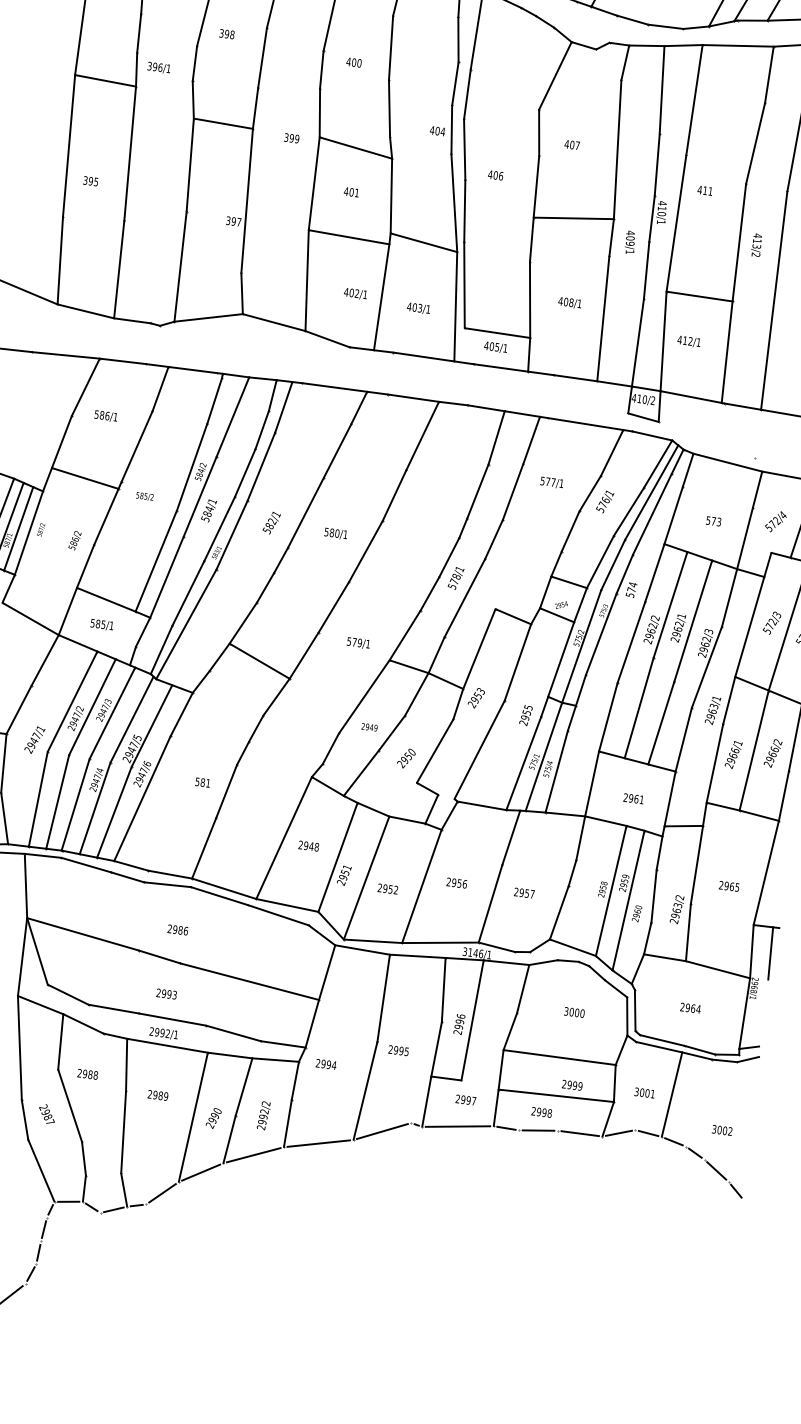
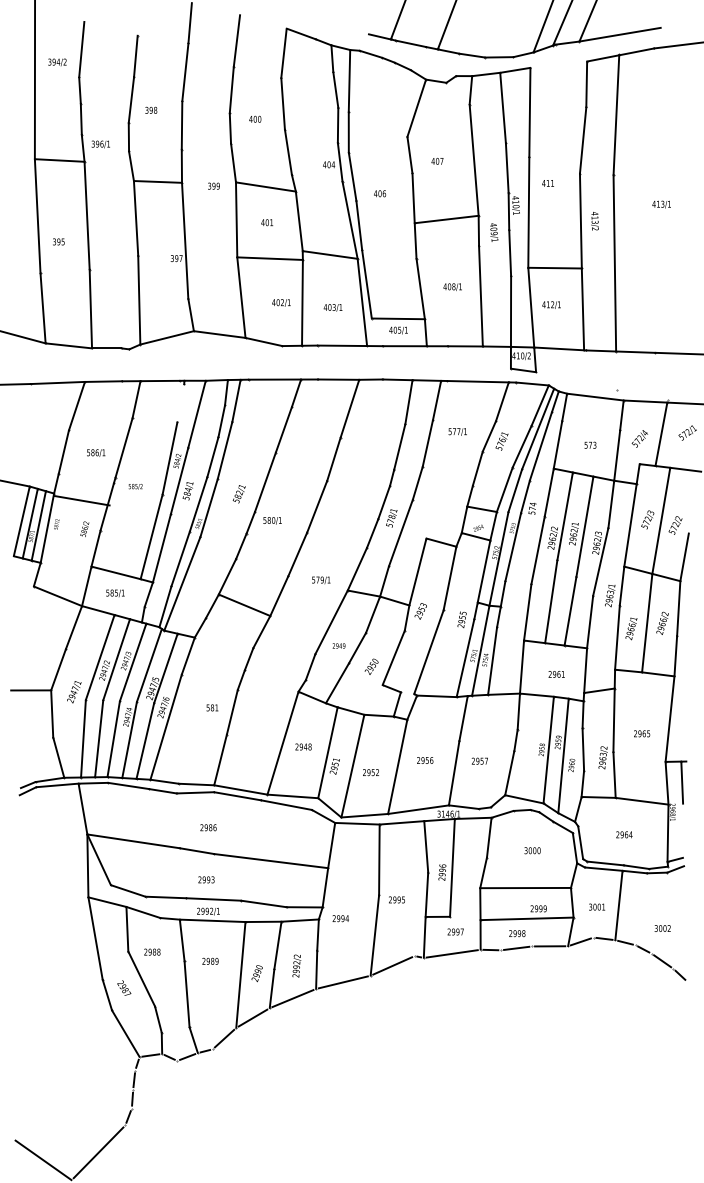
line: (737, 45) -> (558, 64), removed
line: (214, 400) -> (180, 402), removed
text: (106, 415) -> (96, 452), moved
line: (84, 478) -> (81, 500), moved
text: (335, 533) -> (272, 520), moved

